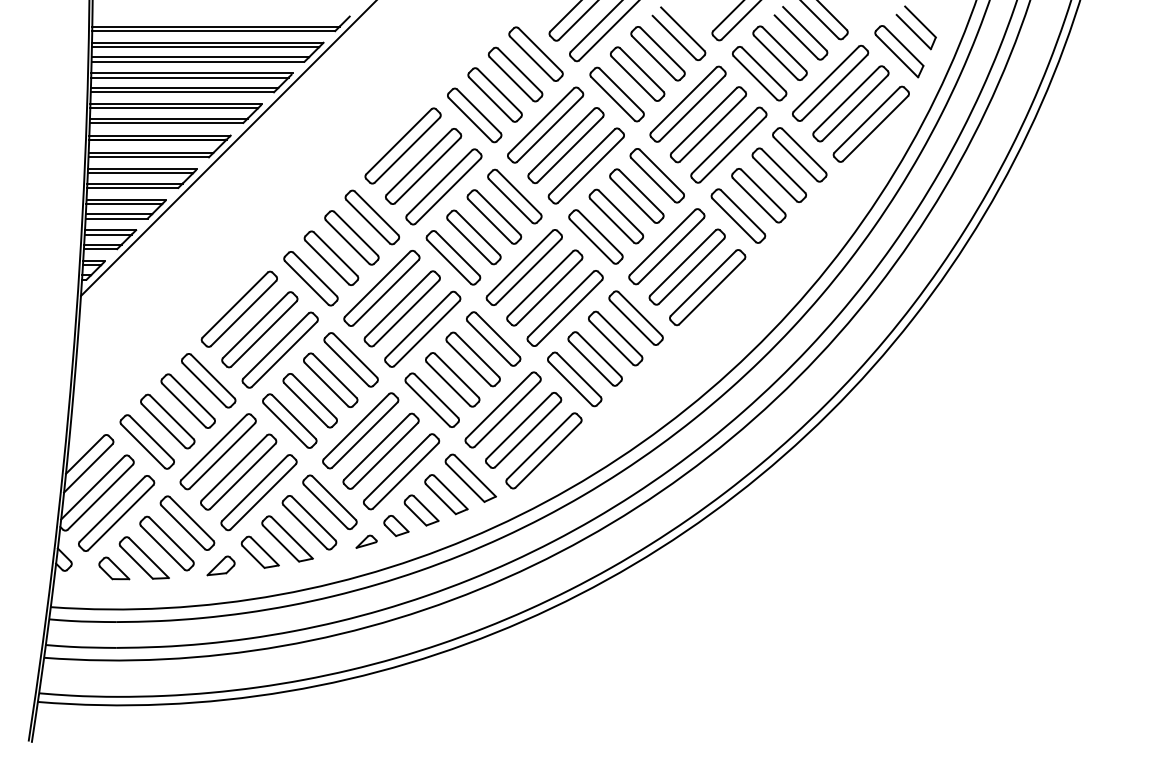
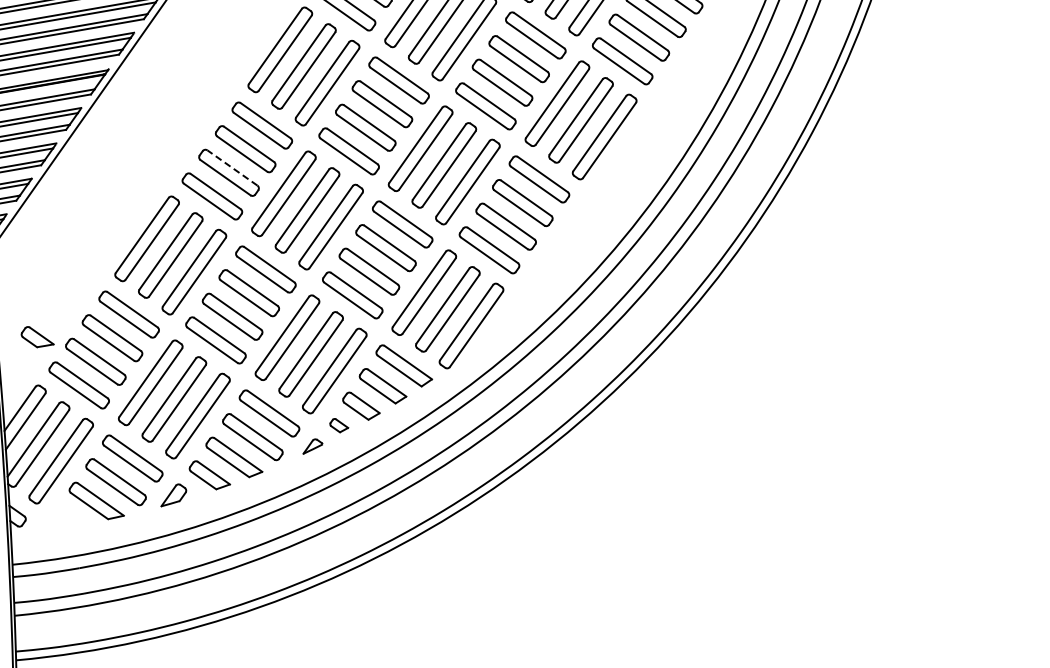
line: (335, 254) -> (232, 168), solid -> dashed
part: (396, 525) -> (339, 424), size x0.7
part: (114, 568) -> (37, 336), moved

